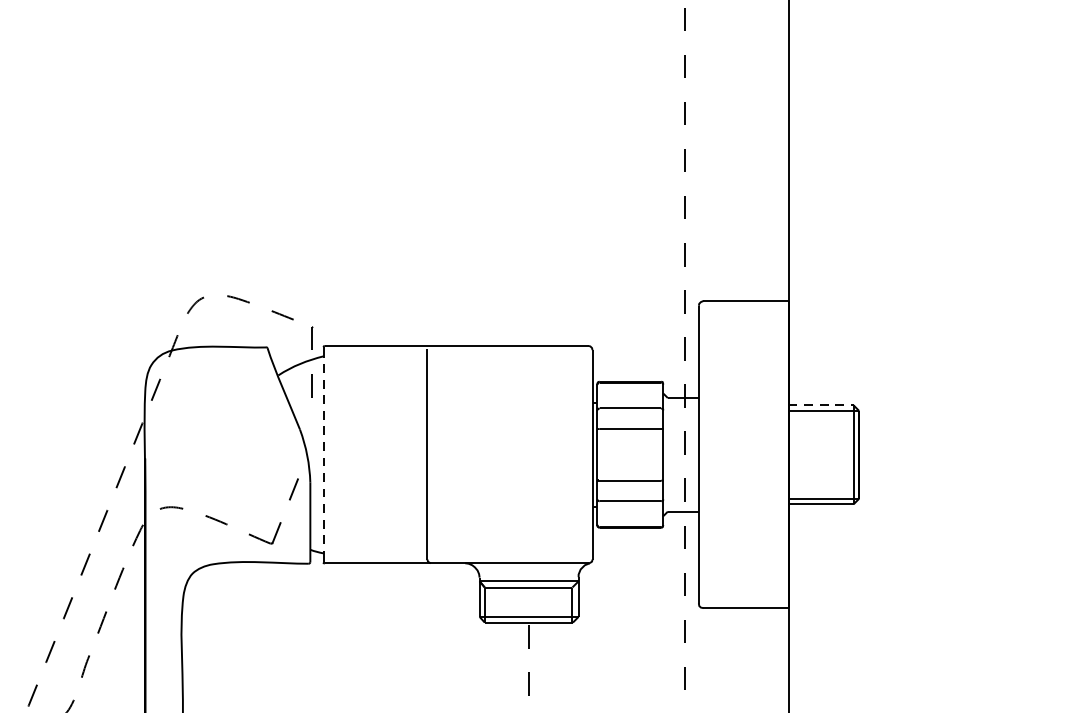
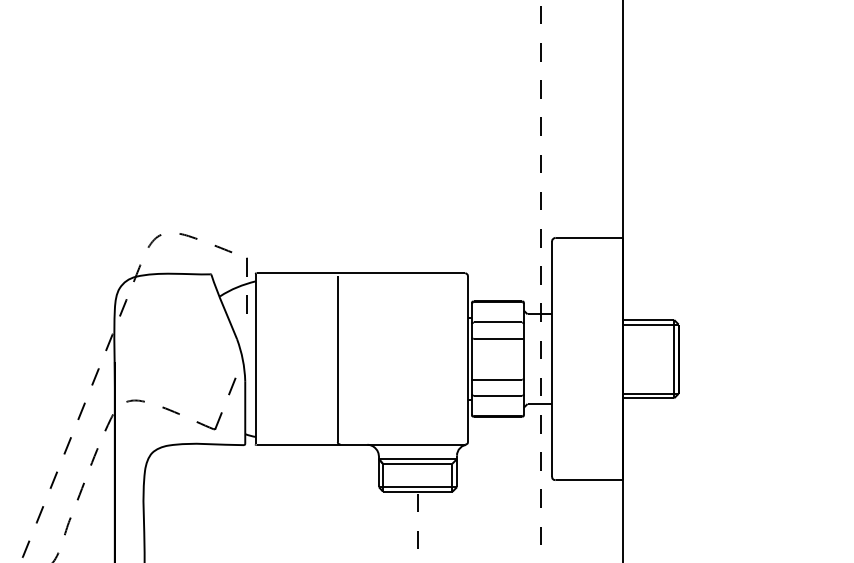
line: (820, 405) -> (648, 320), dashed -> solid
line: (323, 455) -> (255, 359), dashed -> solid

